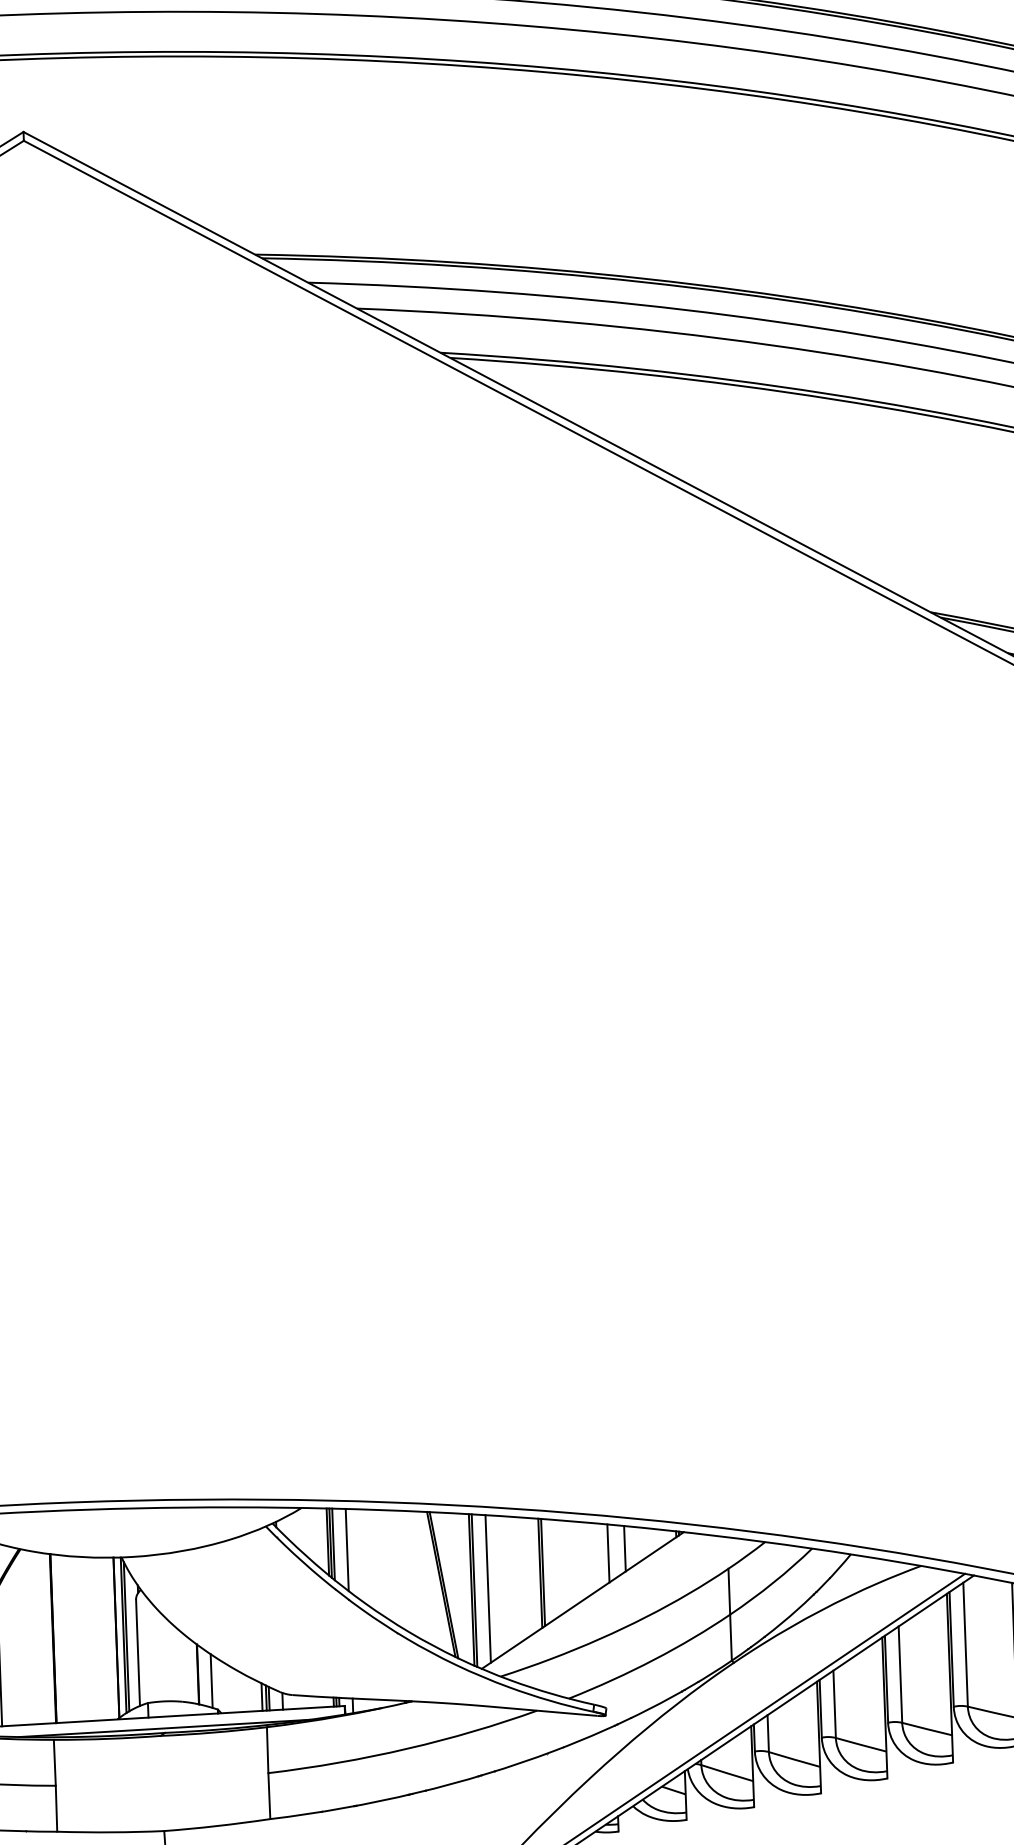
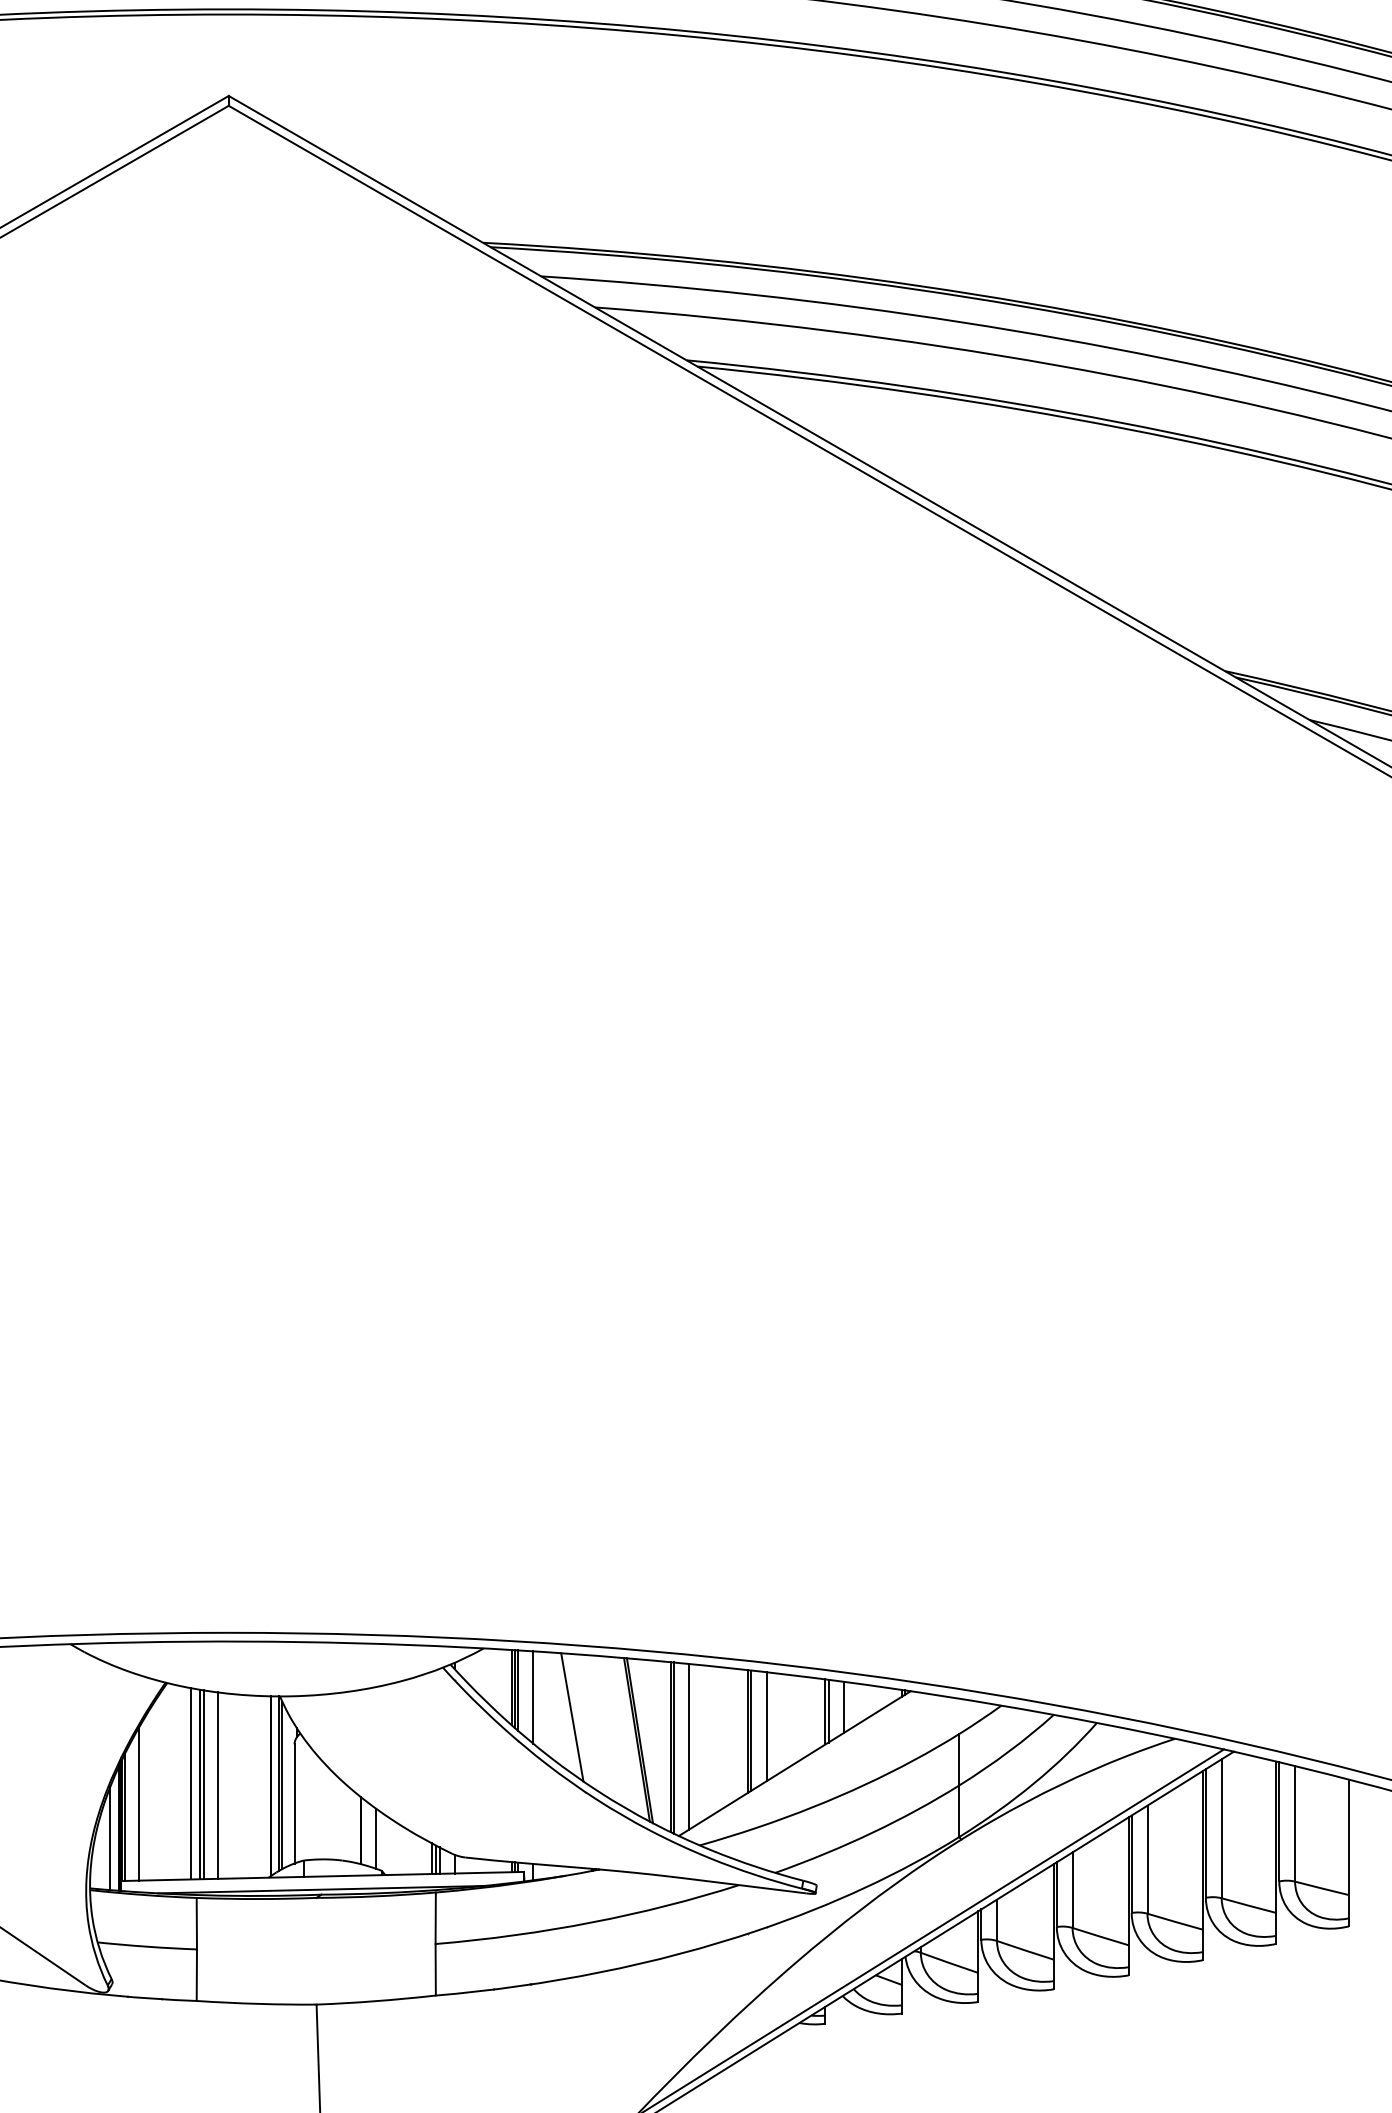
line: (611, 1552) -> (828, 1710), added
line: (383, 1566) -> (572, 1717), added
line: (556, 1568) -> (766, 1726), added
line: (44, 1638) -> (190, 1783), added
line: (56, 1638) -> (203, 1784), added
line: (69, 1638) -> (218, 1785), added

